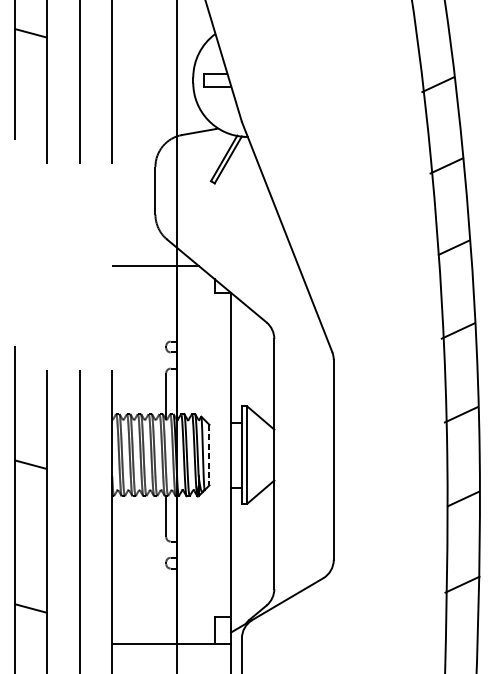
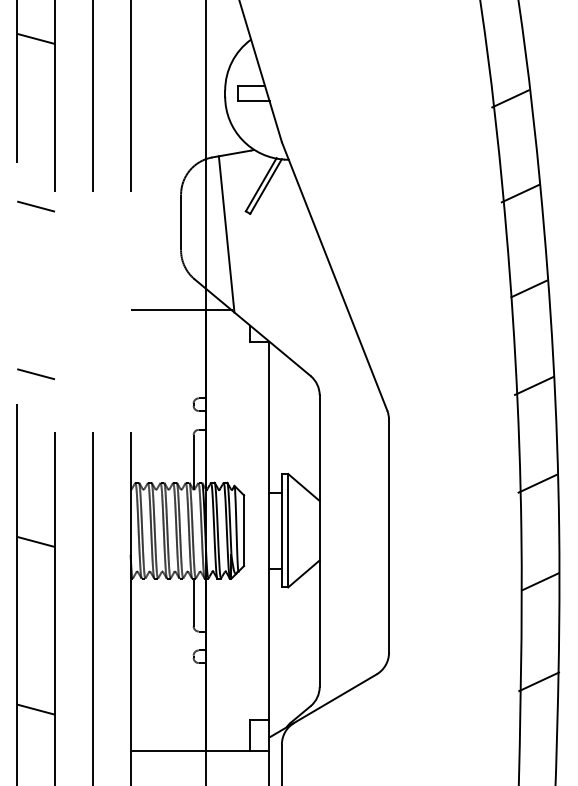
line: (31, 177) -> (36, 206), added
line: (194, 201) -> (226, 234), added
line: (31, 321) -> (36, 374), added
line: (209, 455) -> (244, 531), dashed -> solid

